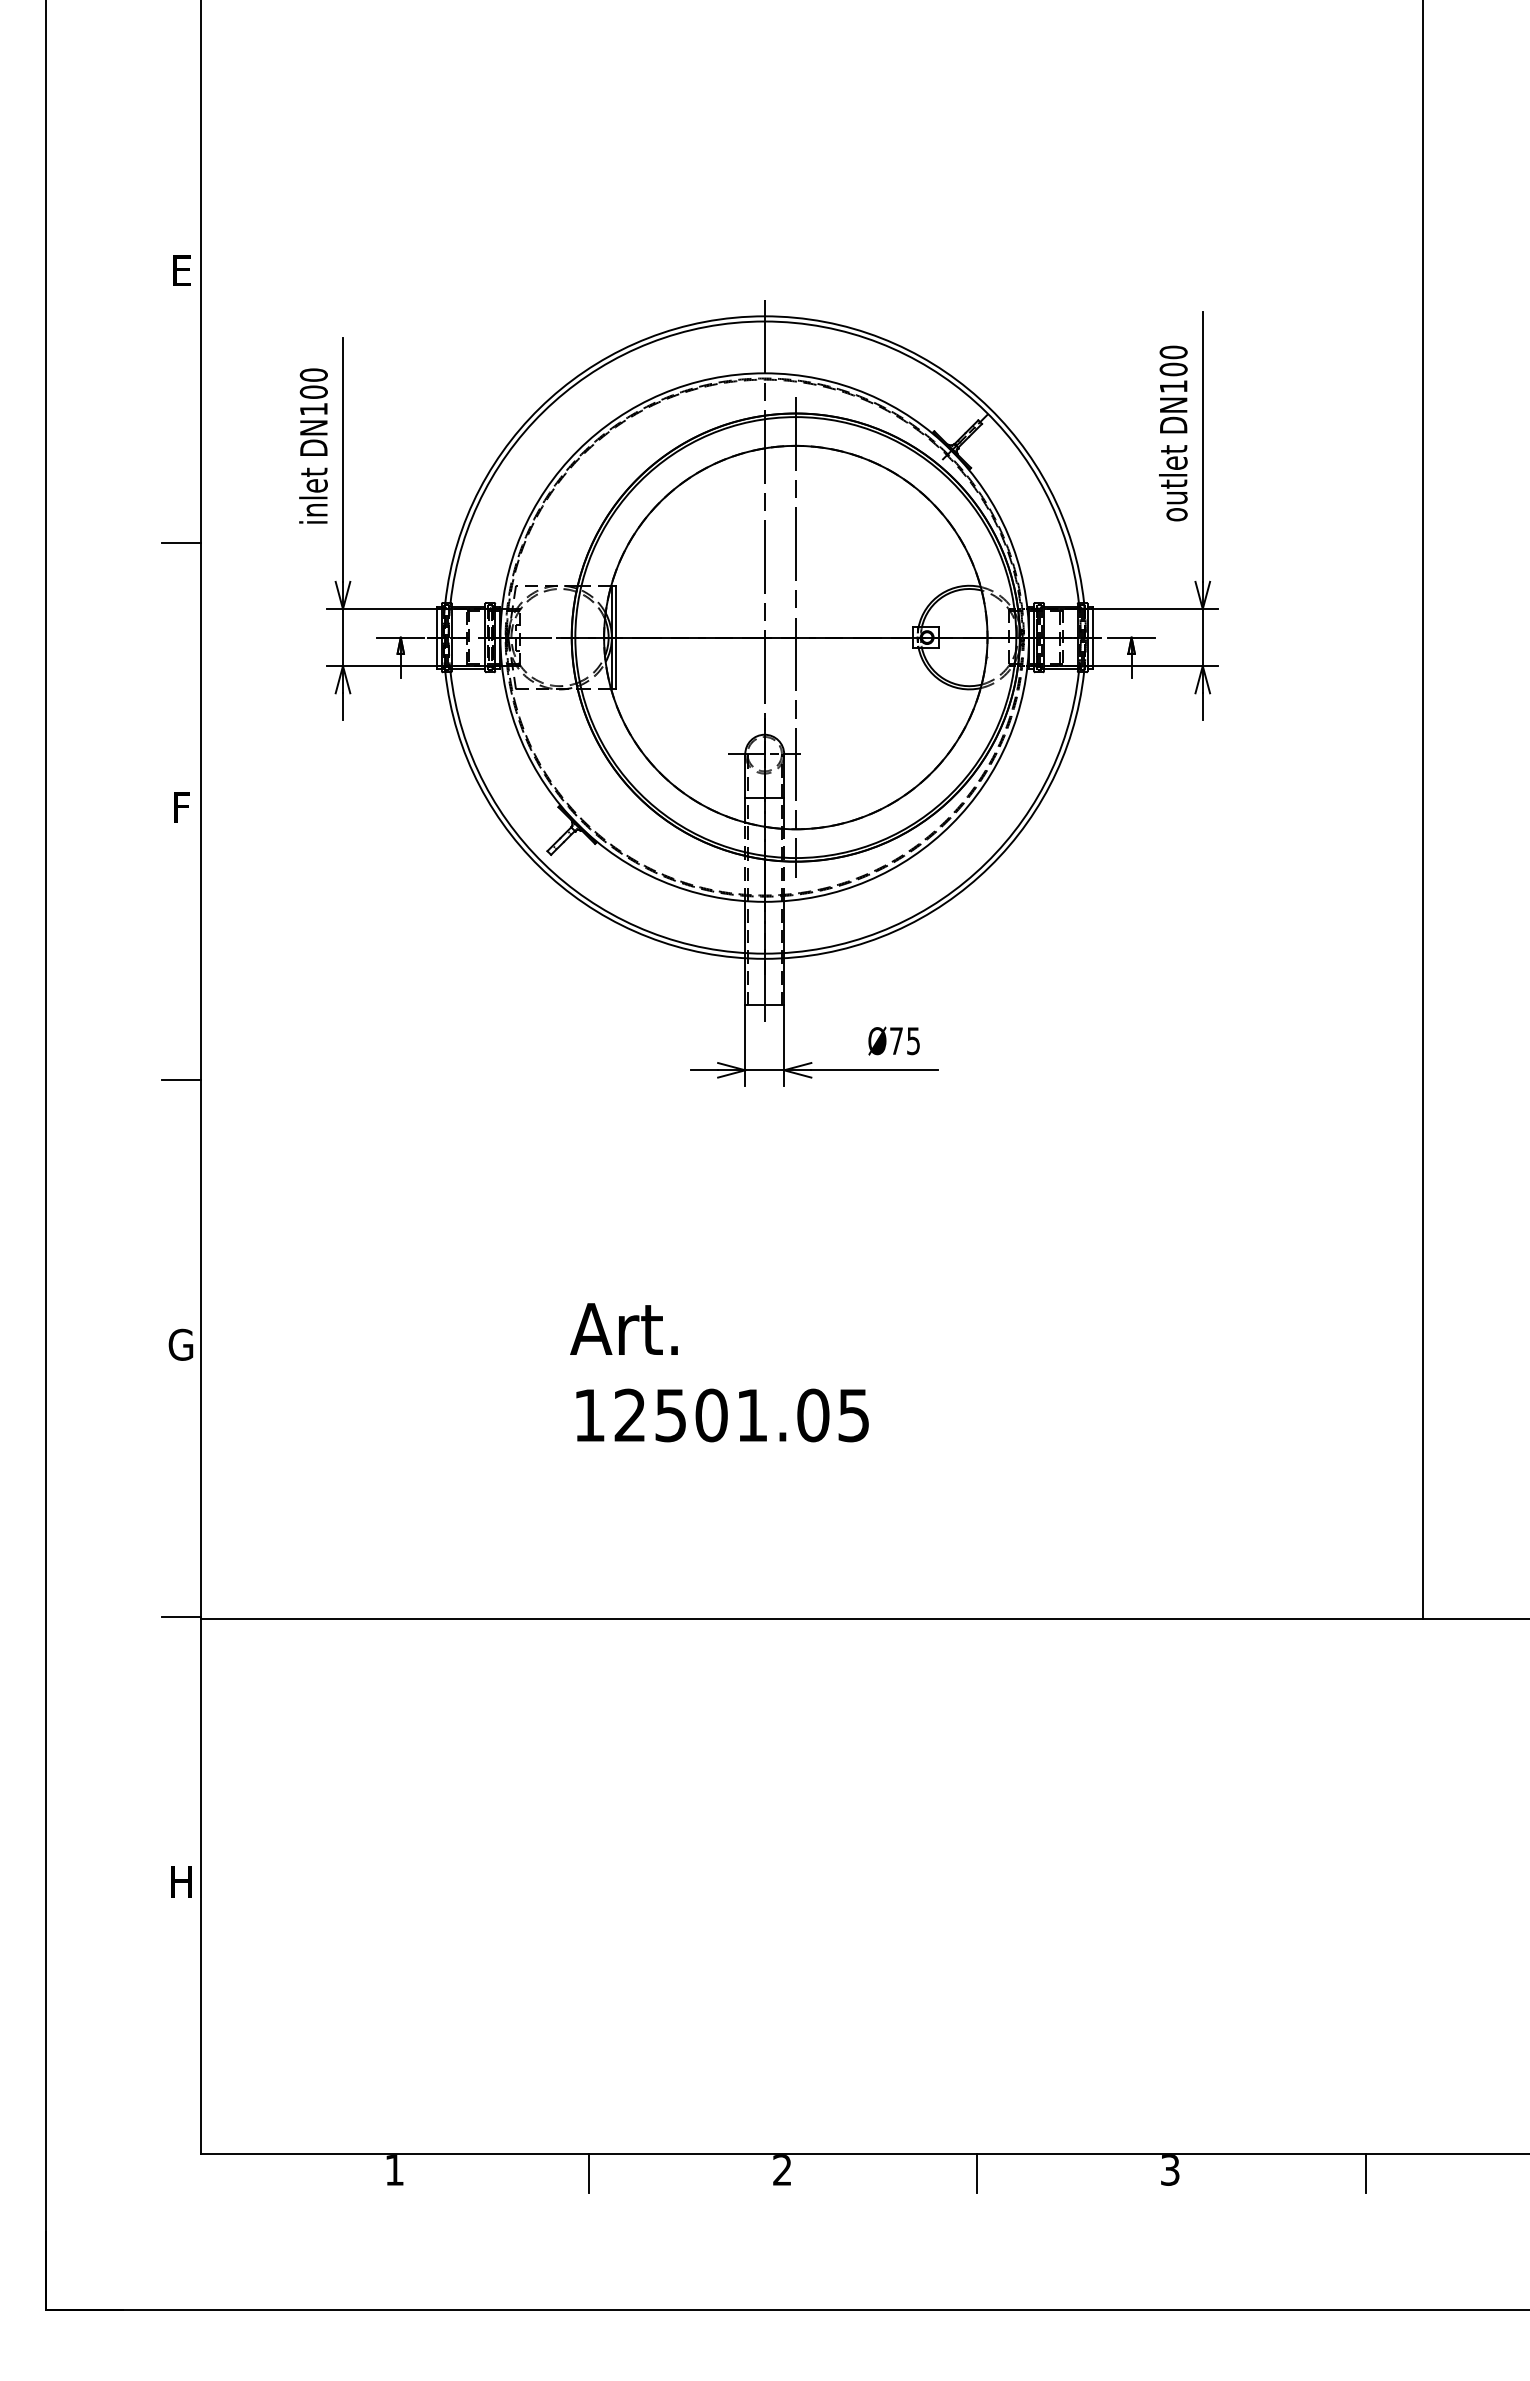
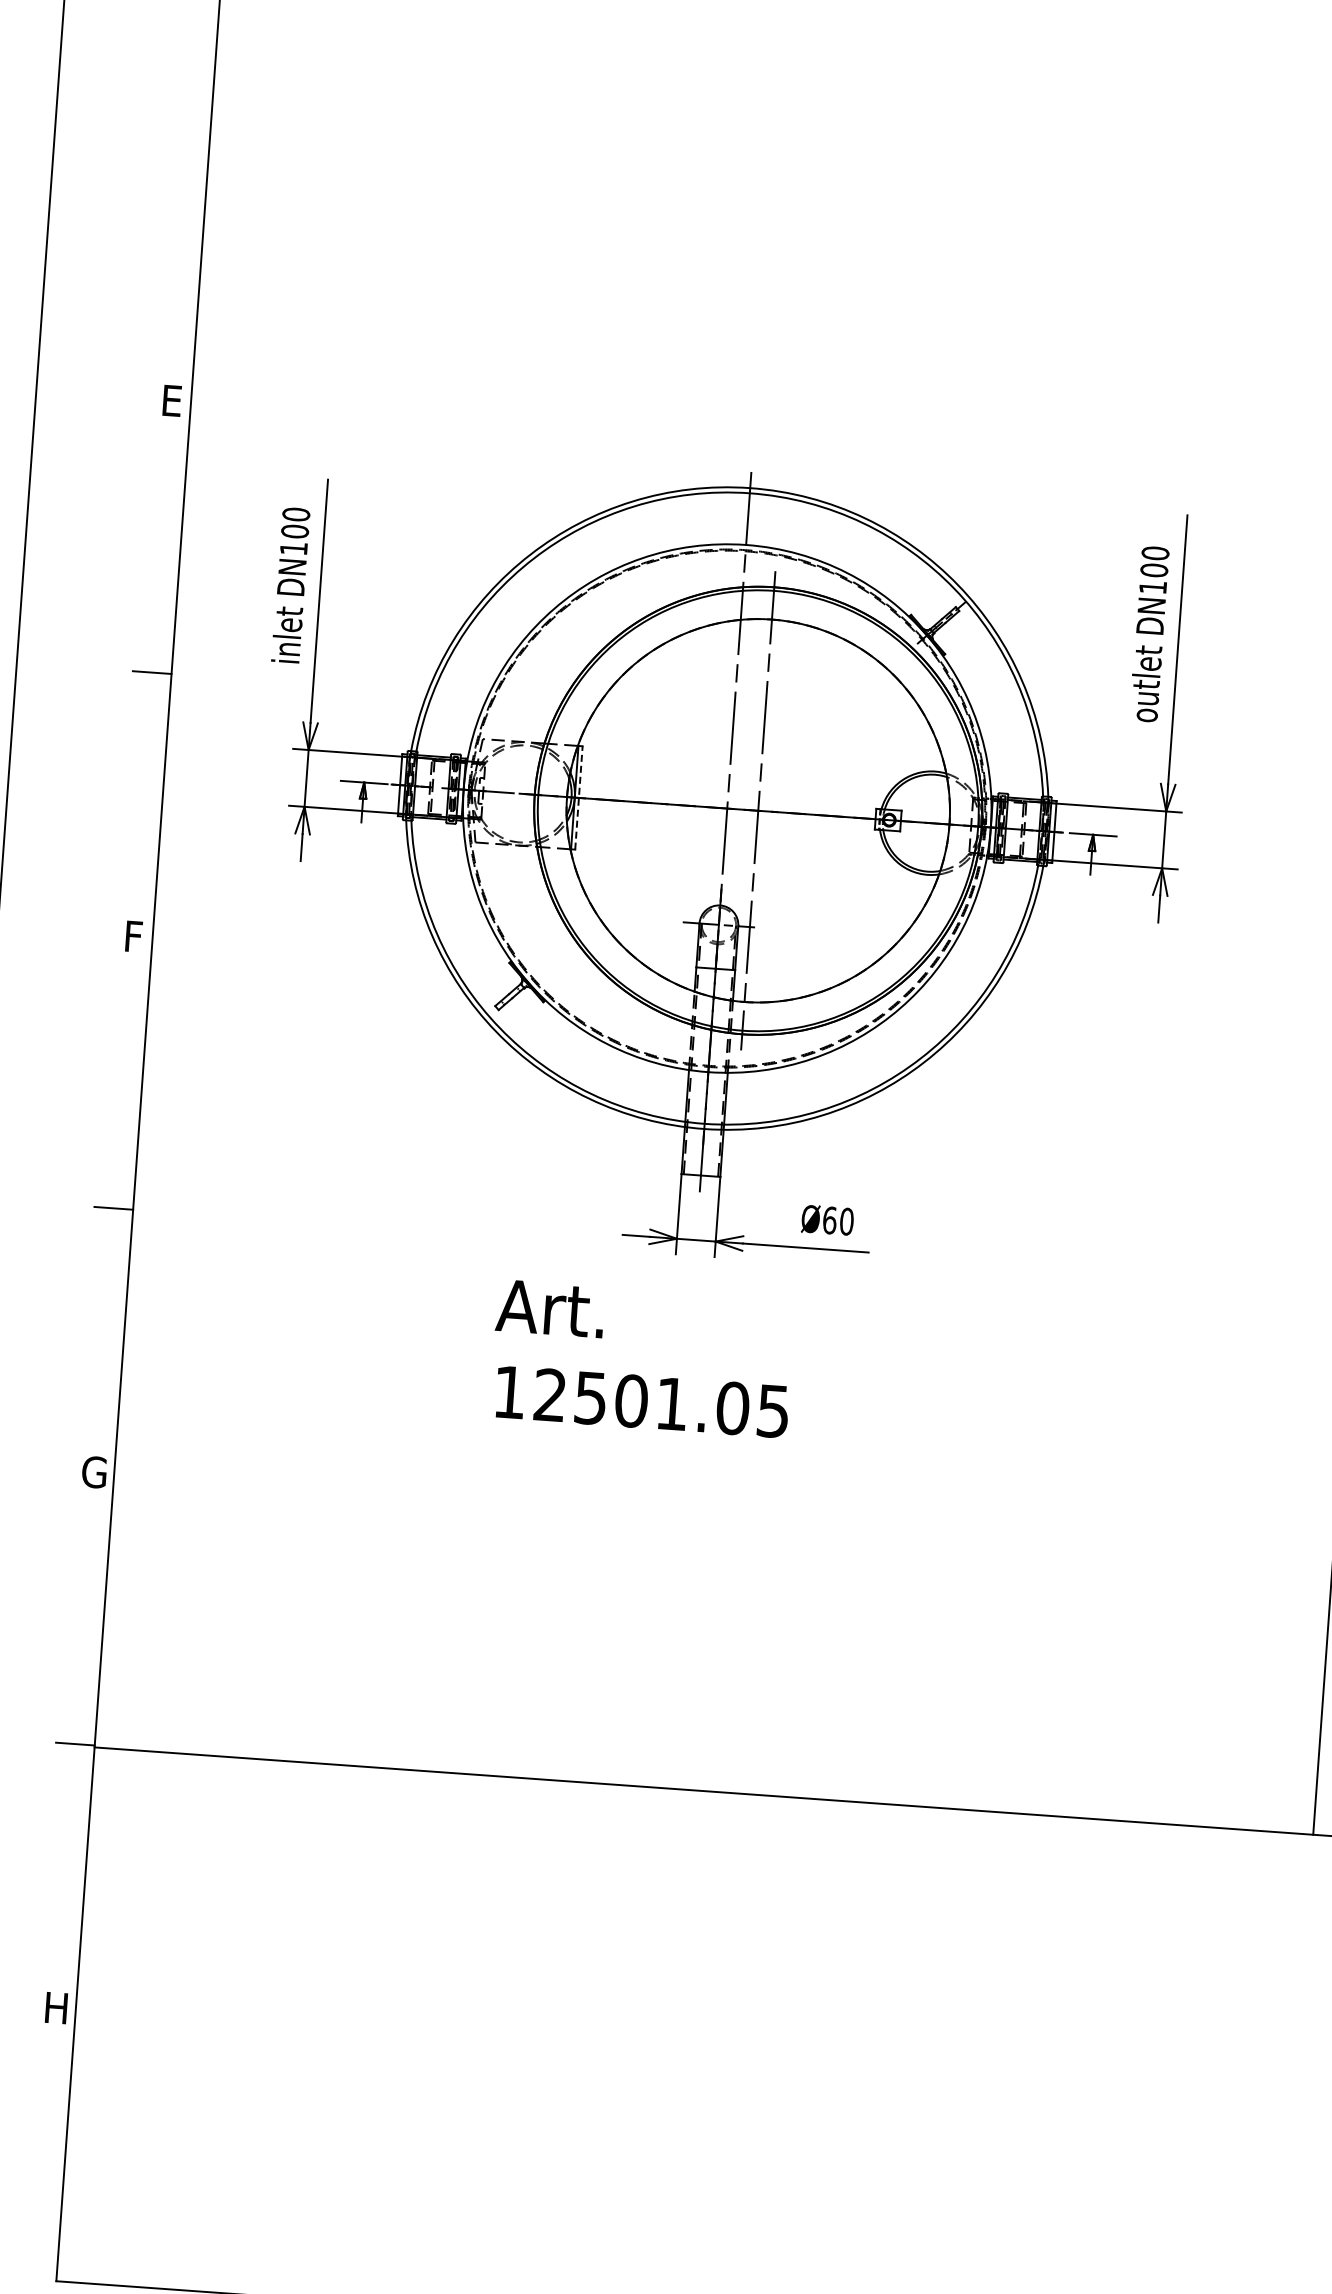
line: (616, 637) -> (579, 797), solid -> dashed
text: (905, 1041) -> (838, 1221), Ø75 -> Ø60
text: (719, 1372) -> (642, 1358), moved

